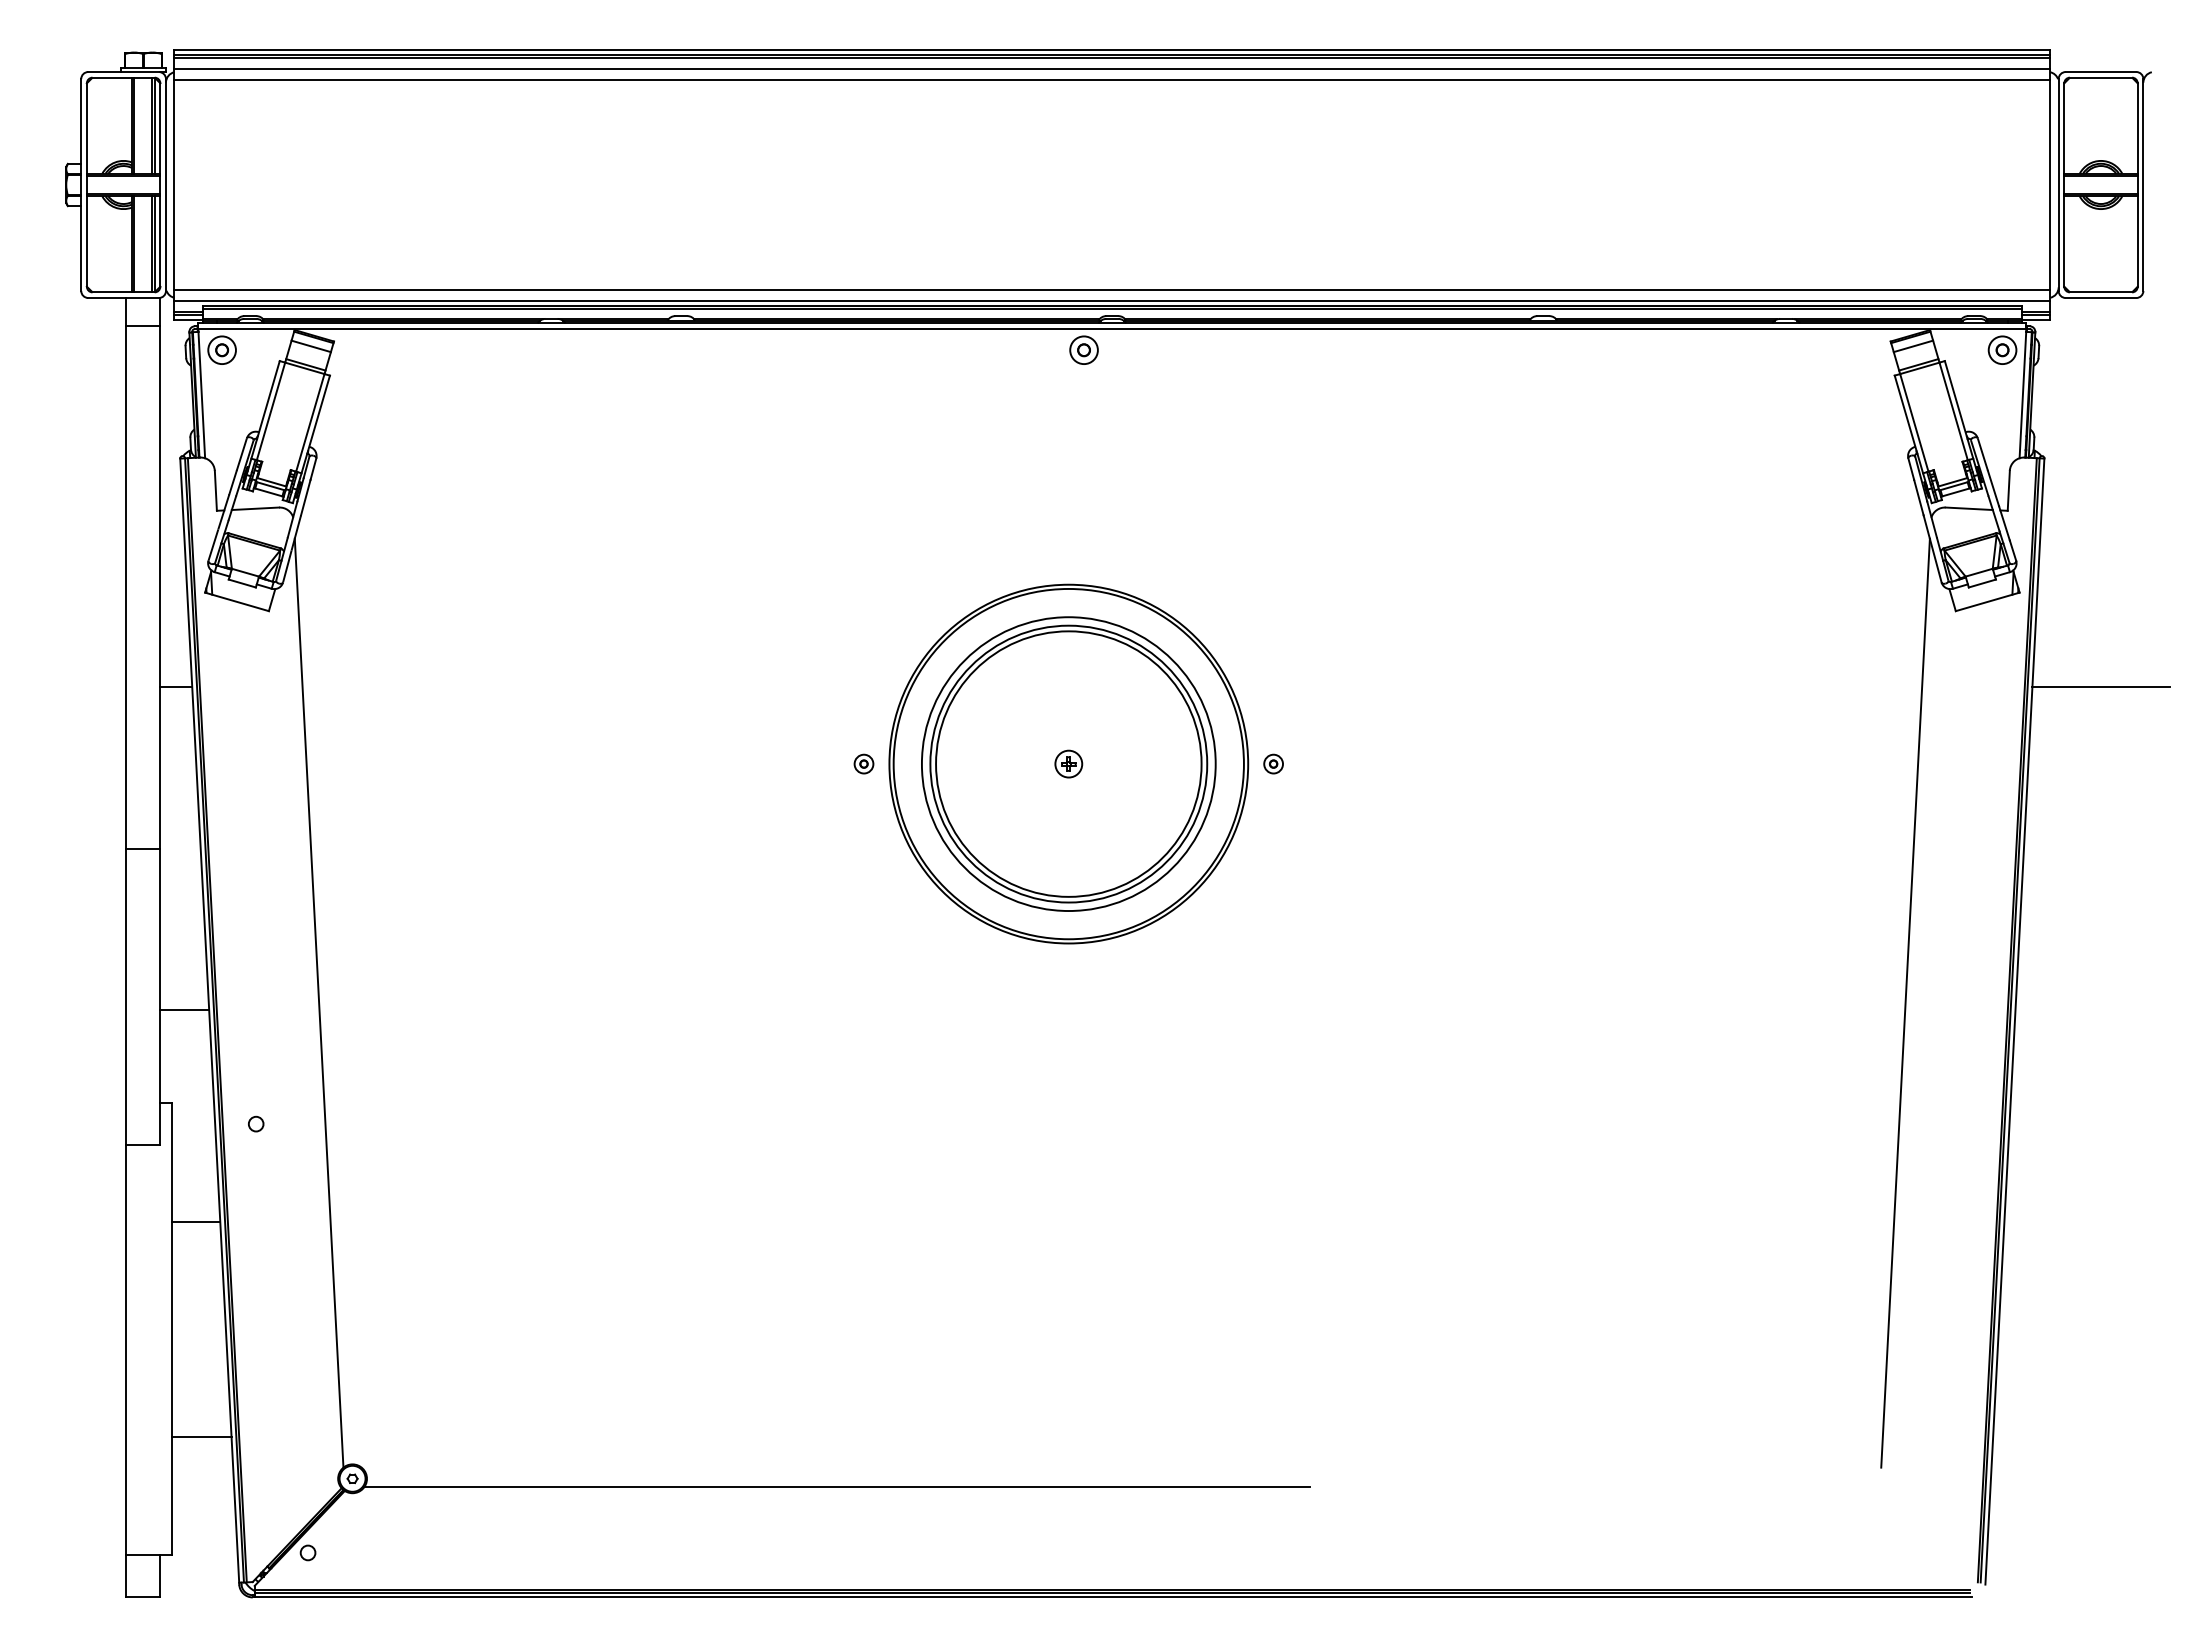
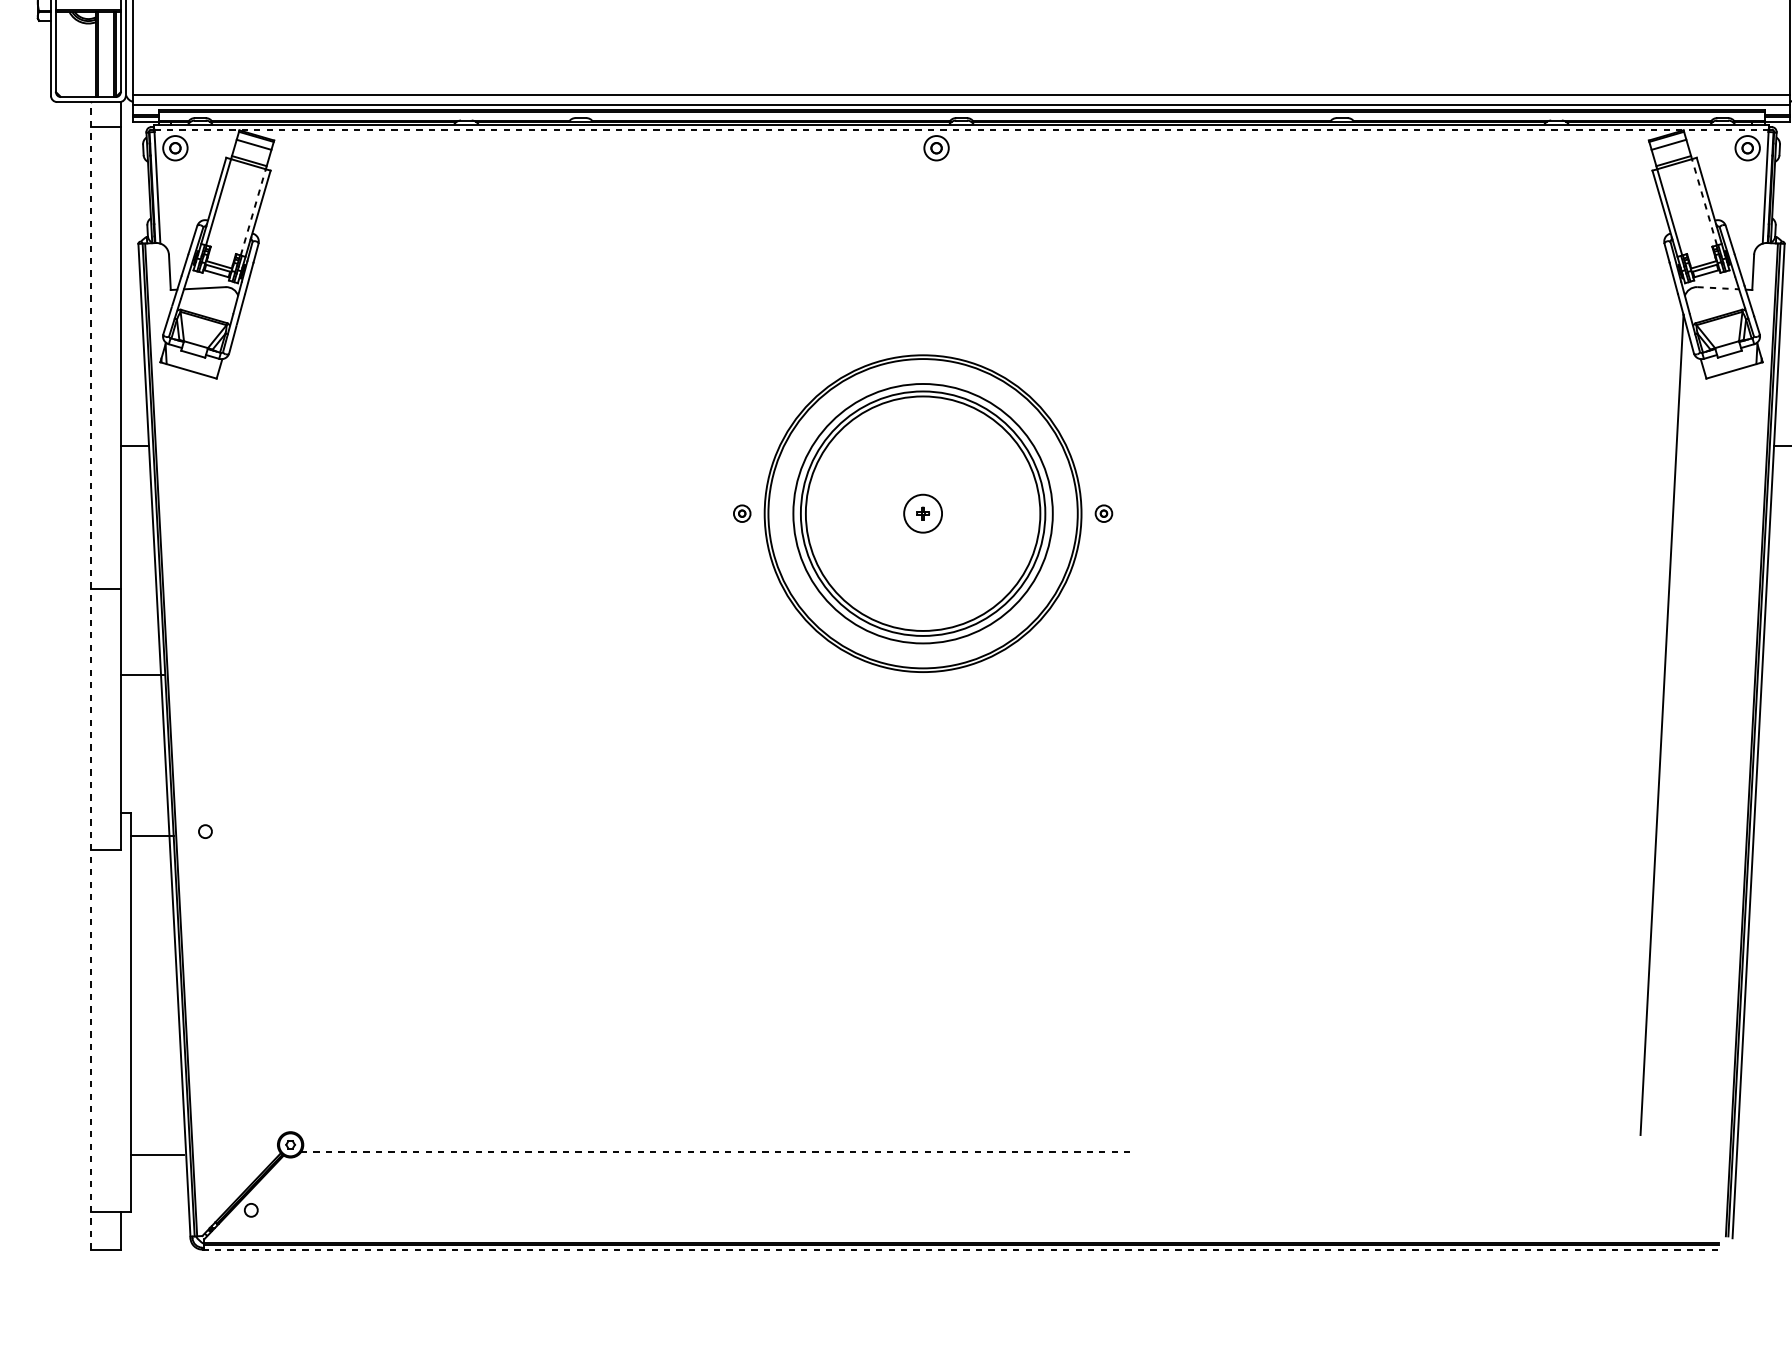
line: (1112, 329) -> (961, 129), solid -> dashed
line: (1953, 411) -> (1704, 202), solid -> dashed
line: (310, 422) -> (253, 212), solid -> dashed
line: (1969, 508) -> (1718, 287), solid -> dashed
circle: (1068, 763) -> (922, 513), size x1.6
line: (126, 947) -> (90, 675), solid -> dashed
line: (318, 1002) -> (260, 724), removed
line: (184, 1010) -> (142, 674), moved
line: (195, 1221) -> (151, 836), moved
line: (201, 1436) -> (157, 1155), moved
line: (837, 1487) -> (718, 1152), solid -> dashed
line: (1112, 1597) -> (961, 1249), solid -> dashed

